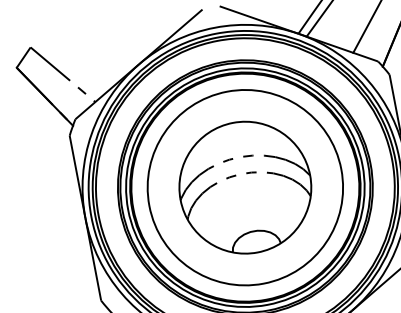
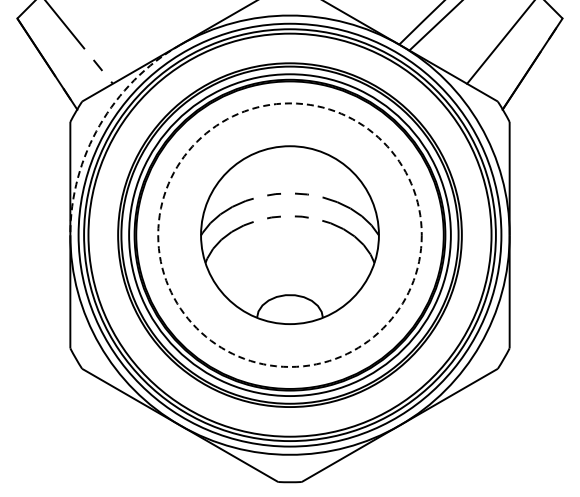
arc: (91, 134) -> (99, 125), solid -> dashed
circle: (244, 187) -> (289, 234), solid -> dashed

